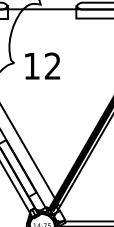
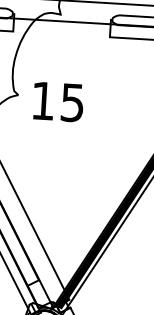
text: (52, 65) -> (72, 101), 12 -> 15

